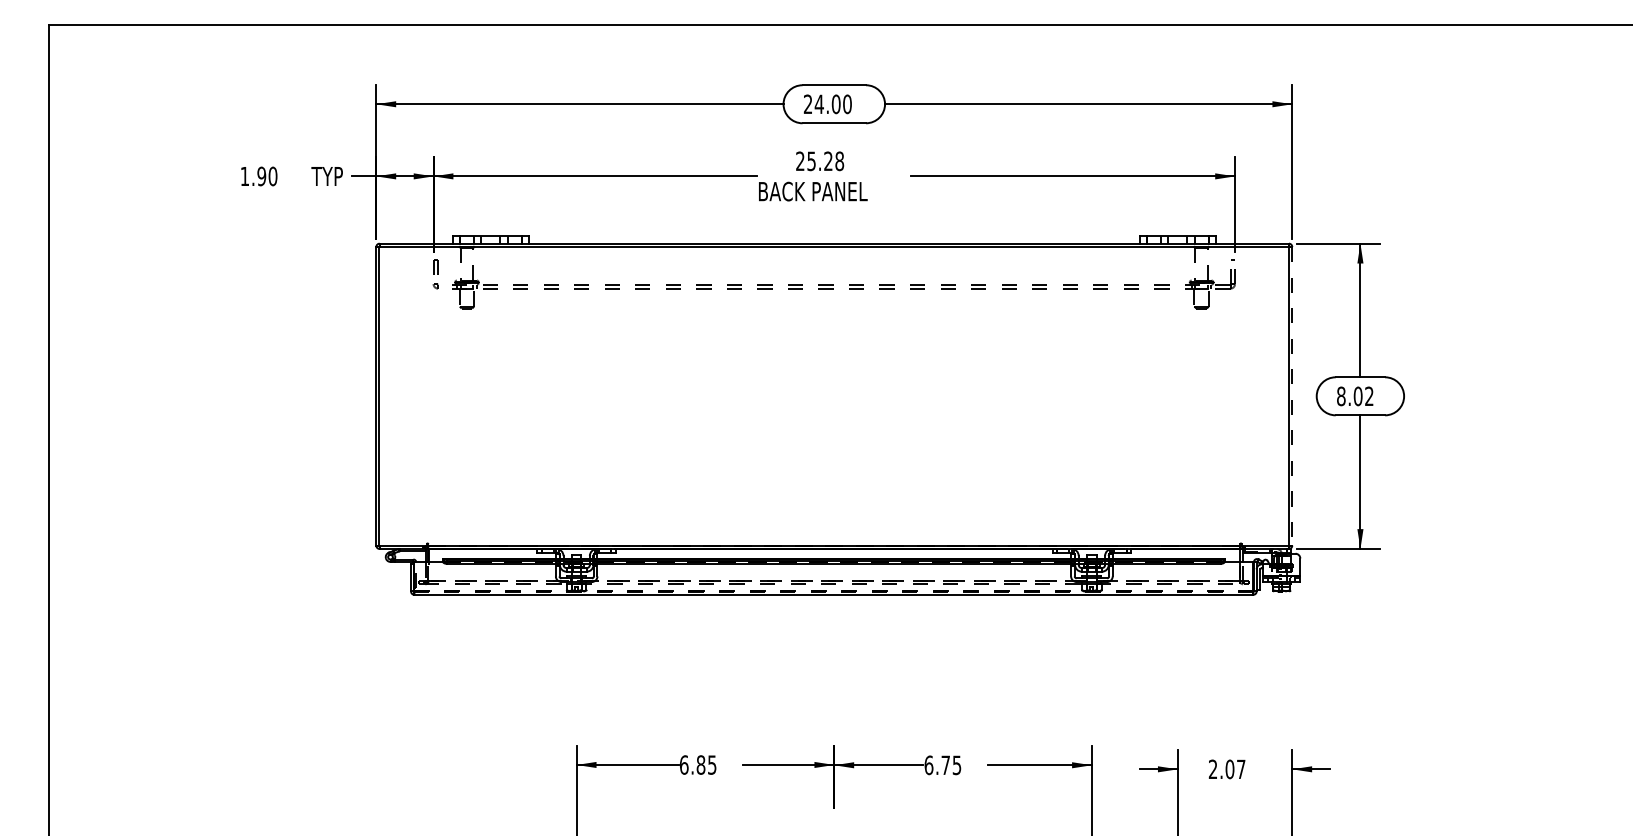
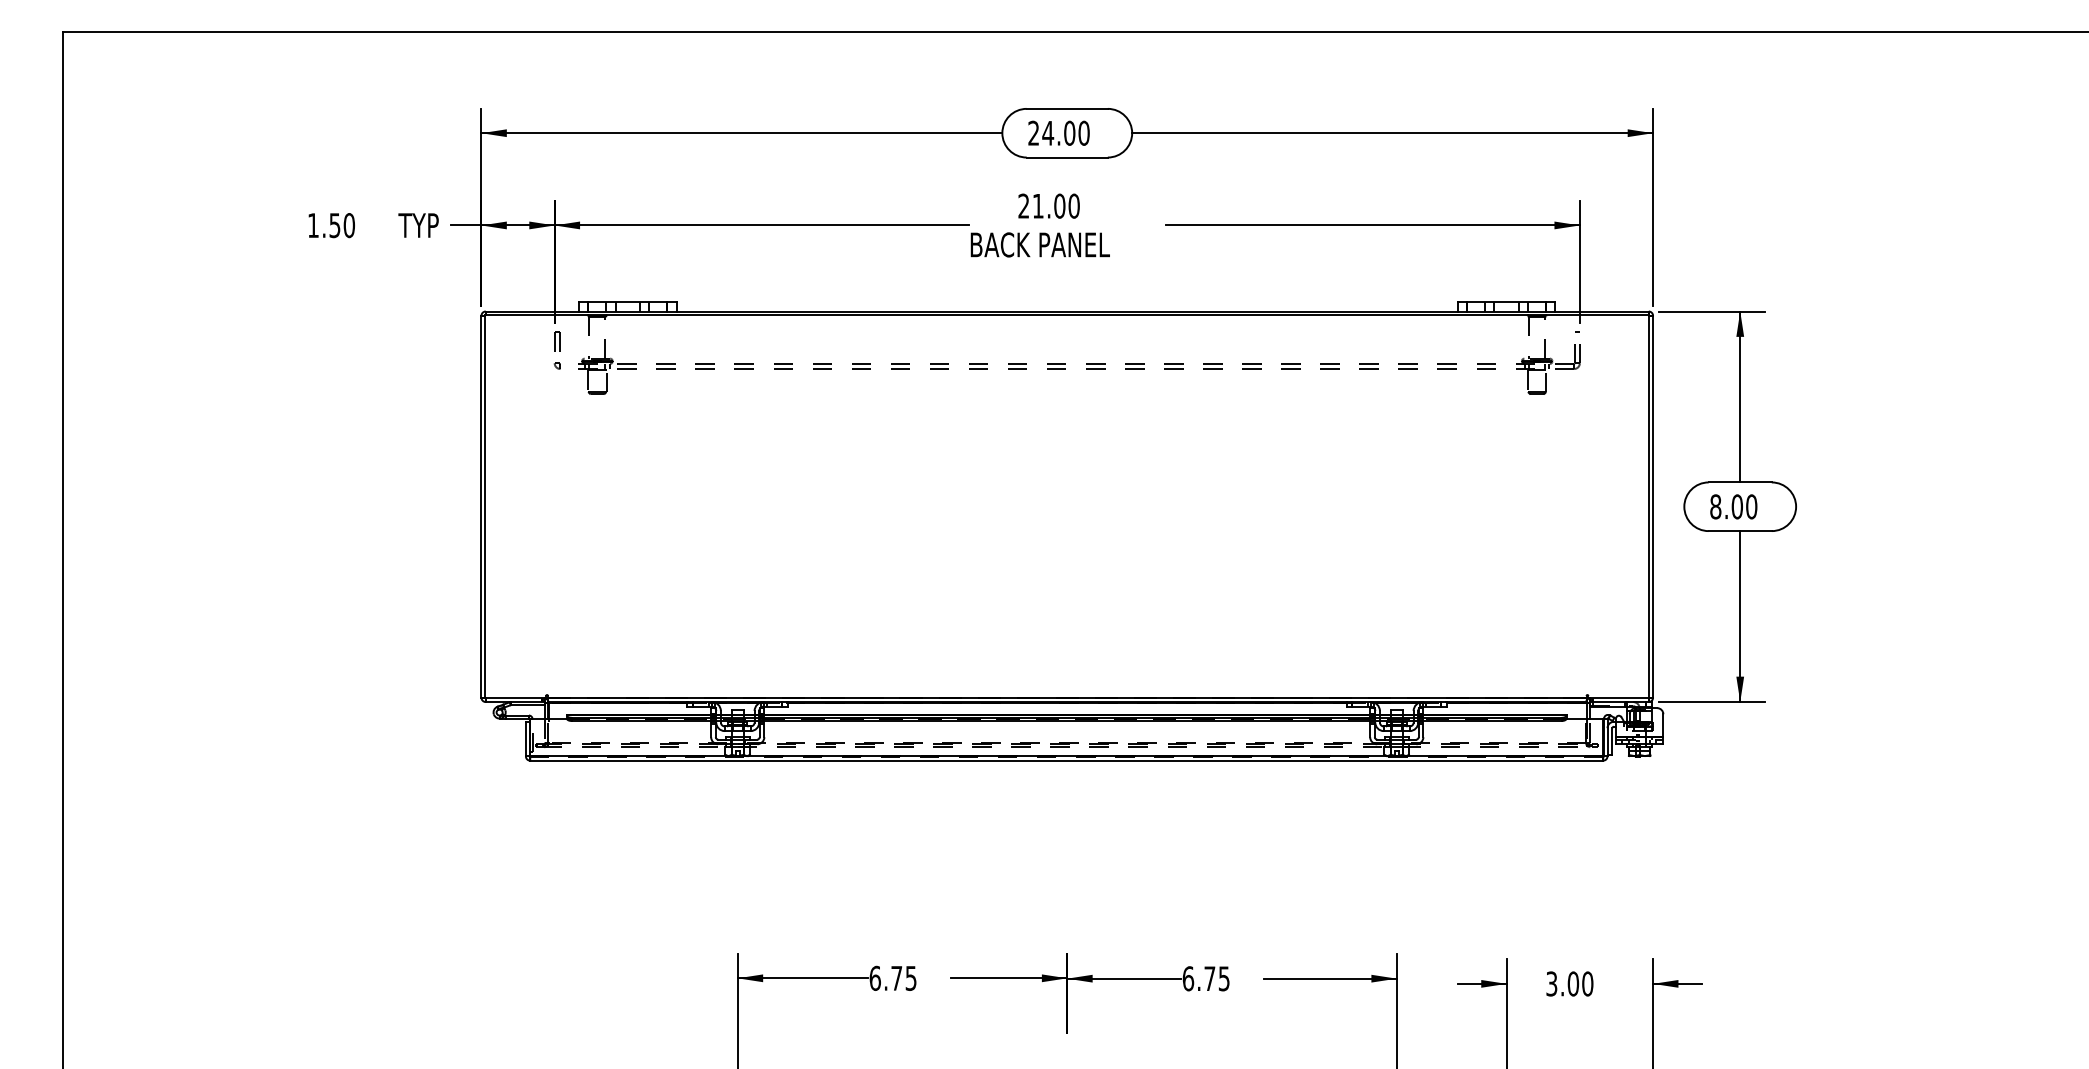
text: (825, 160) -> (1055, 205), 25.28 -> 21.00
text: (261, 176) -> (334, 225), 1.90 -> 1.50
line: (1292, 396) -> (1653, 506), dashed -> solid
text: (1369, 396) -> (1751, 506), 8.02 -> 8.00
line: (833, 591) -> (1066, 756), dashed -> solid
text: (700, 764) -> (896, 977), 6.85 -> 6.75
text: (1226, 769) -> (1569, 983), 2.07 -> 3.00

